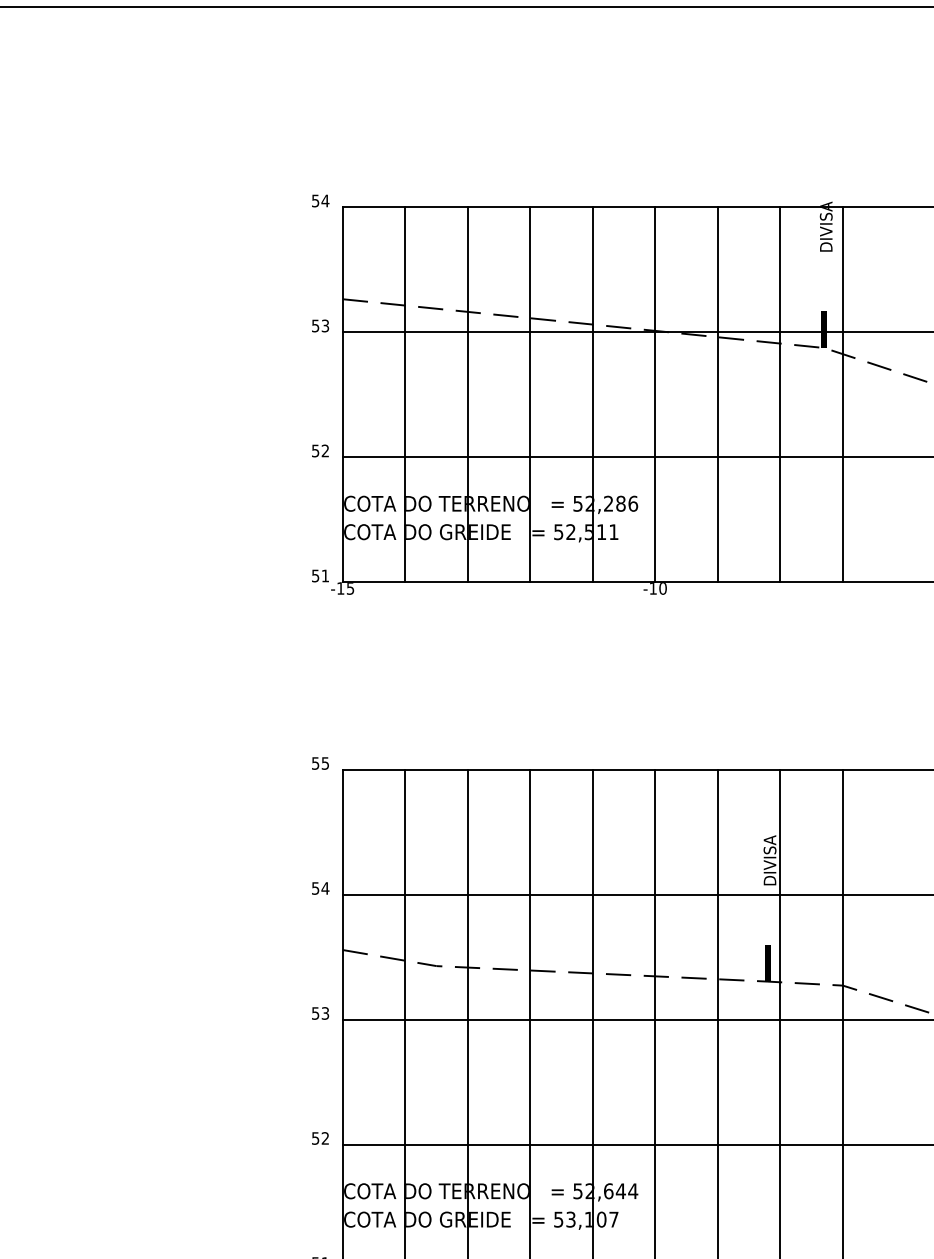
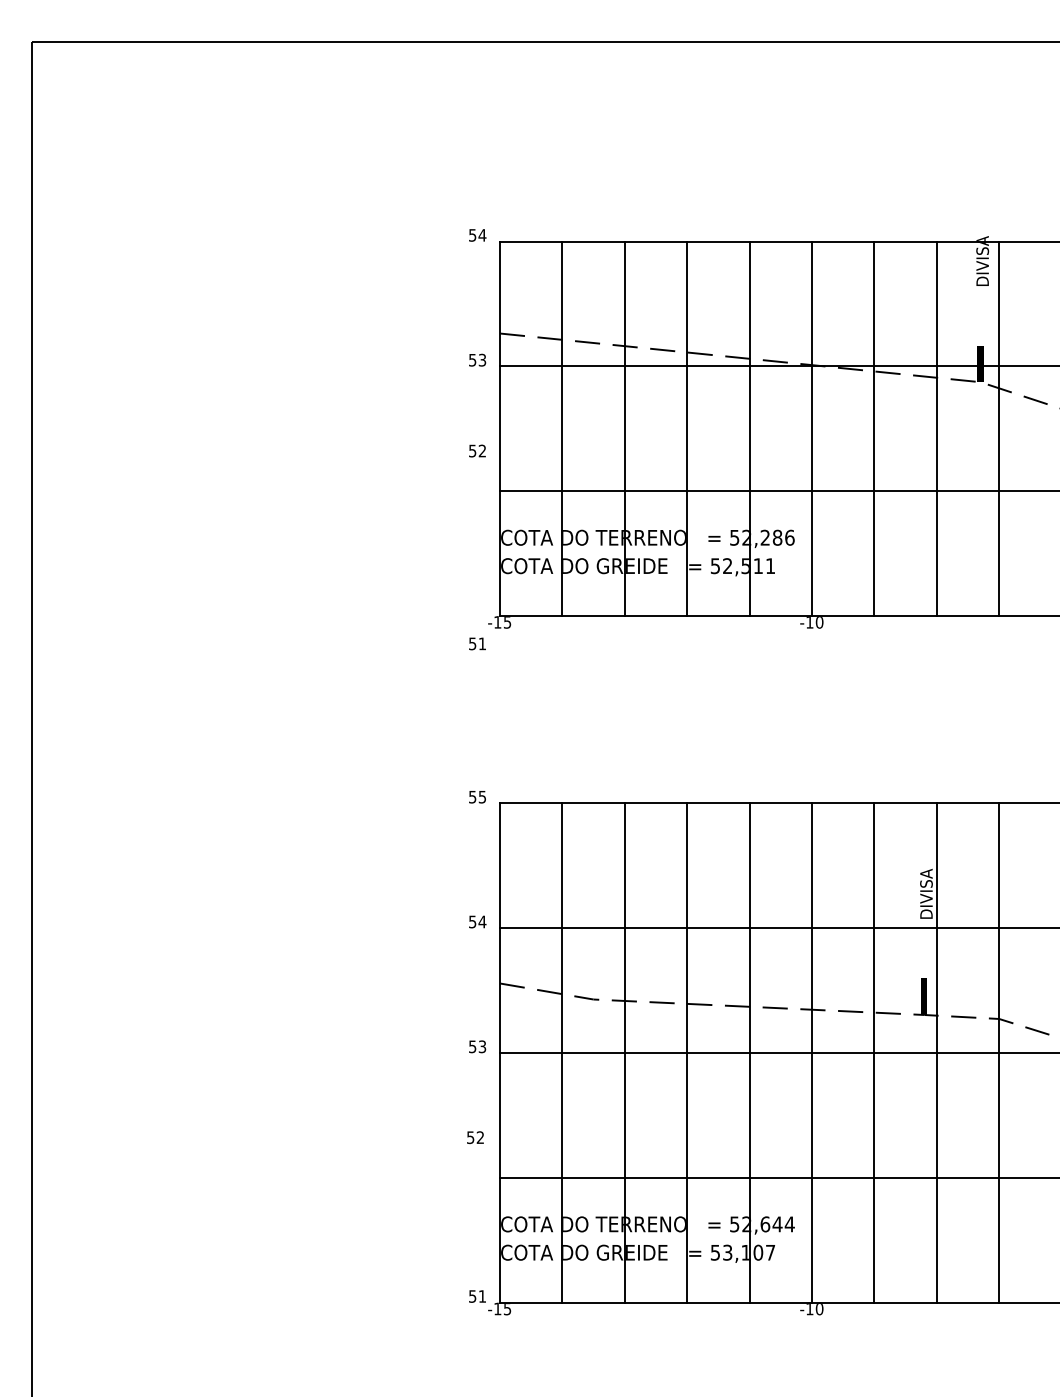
text: (320, 450) -> (477, 450), moved
text: (320, 575) -> (477, 643), moved
text: (320, 1138) -> (475, 1137), moved

